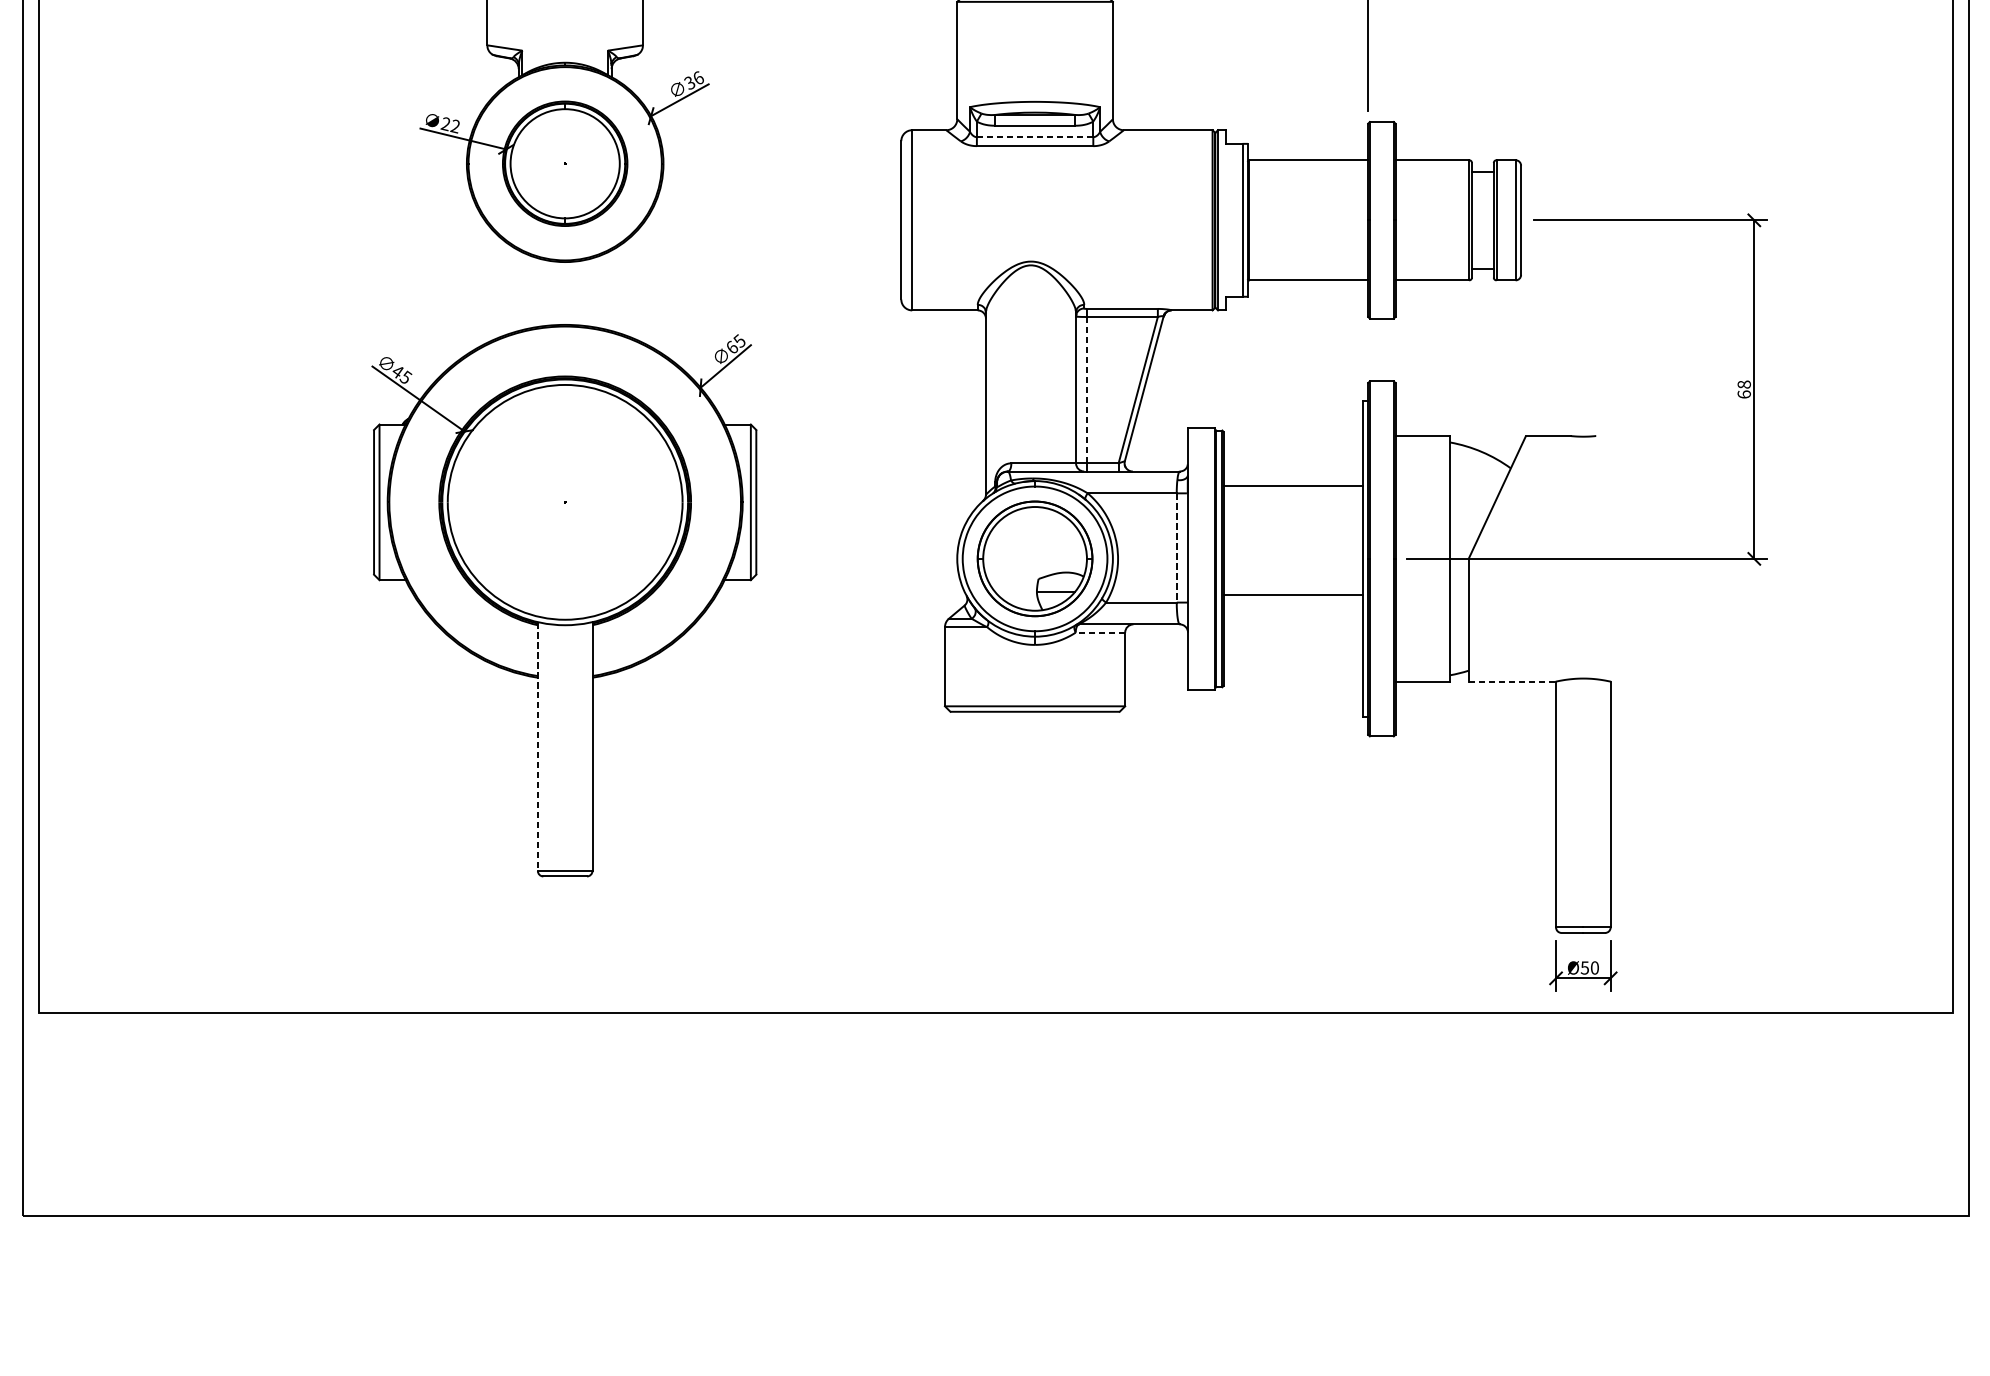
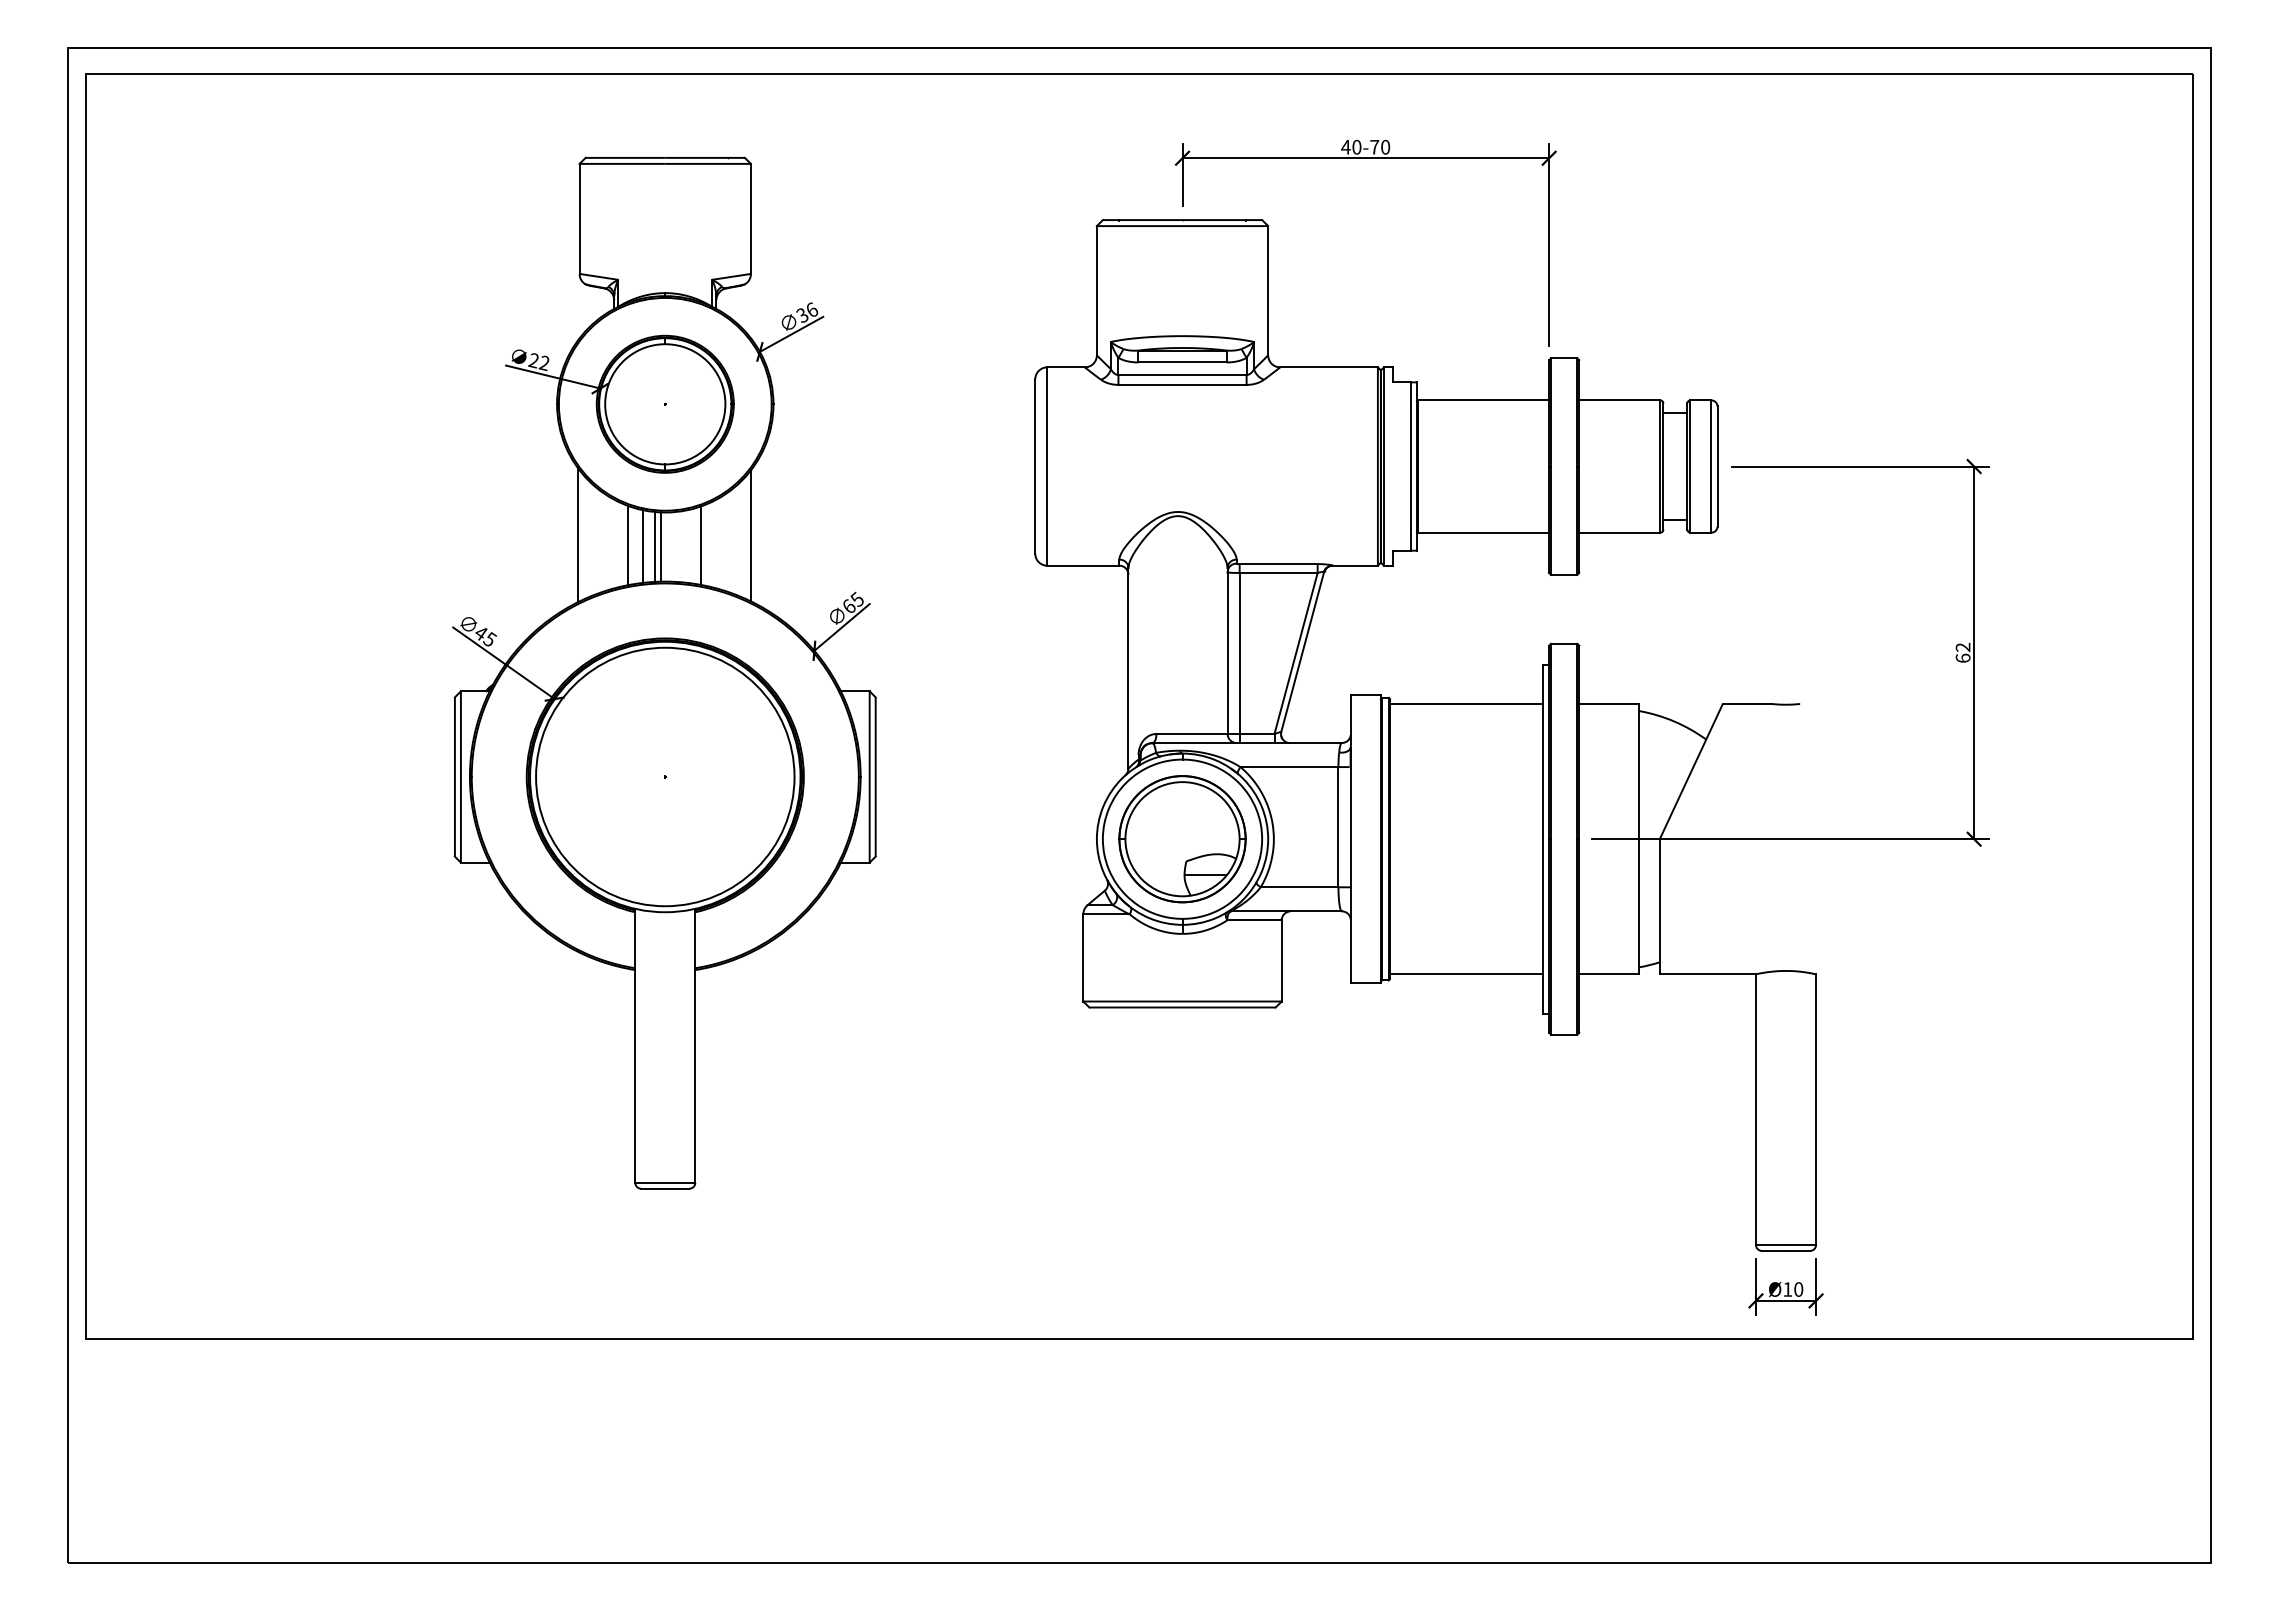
line: (1035, 137) -> (1183, 375), dashed -> solid
line: (486, 282) -> (578, 535), added
line: (642, 282) -> (750, 535), added
line: (530, 292) -> (627, 545), added
line: (544, 292) -> (642, 546), added
line: (555, 292) -> (654, 546), added
line: (560, 292) -> (660, 546), added
line: (598, 292) -> (701, 545), added
text: (1743, 383) -> (1962, 646), 68 -> 62
line: (1086, 390) -> (1239, 653), dashed -> solid
line: (1293, 485) -> (1466, 703), moved
line: (1176, 548) -> (1338, 827), dashed -> solid
line: (1293, 595) -> (1466, 974), moved
line: (1099, 632) -> (1253, 920), dashed -> solid
line: (1512, 681) -> (1707, 974), dashed -> solid
line: (538, 746) -> (635, 1045), dashed -> solid
text: (1584, 967) -> (1787, 1289), Ø50 -> Ø10

